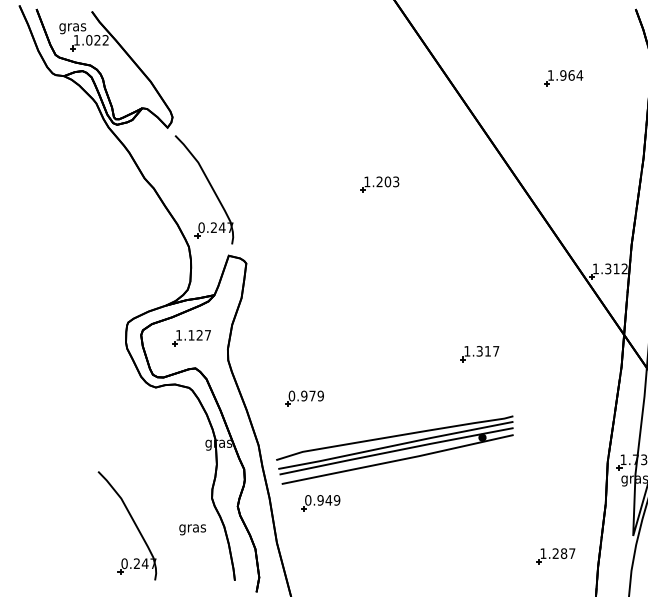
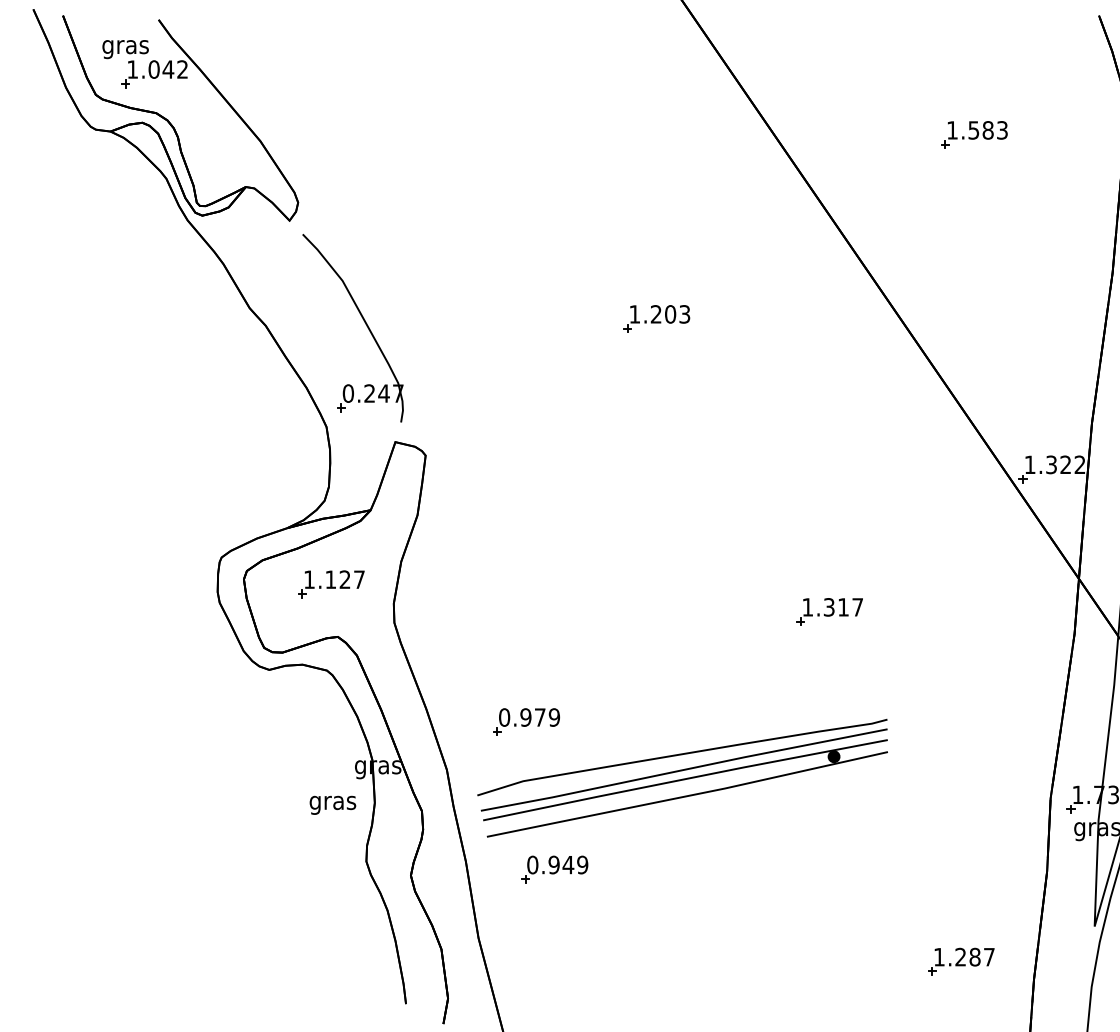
text: (97, 40) -> (168, 69), 1.022 -> 1.042
text: (571, 75) -> (987, 130), 1.964 -> 1.583
text: (616, 268) -> (1065, 464), 1.312 -> 1.322
part: (304, 398) -> (526, 721), moved
part: (132, 521) -> (228, 901), removed
text: (192, 529) -> (332, 804), moved

